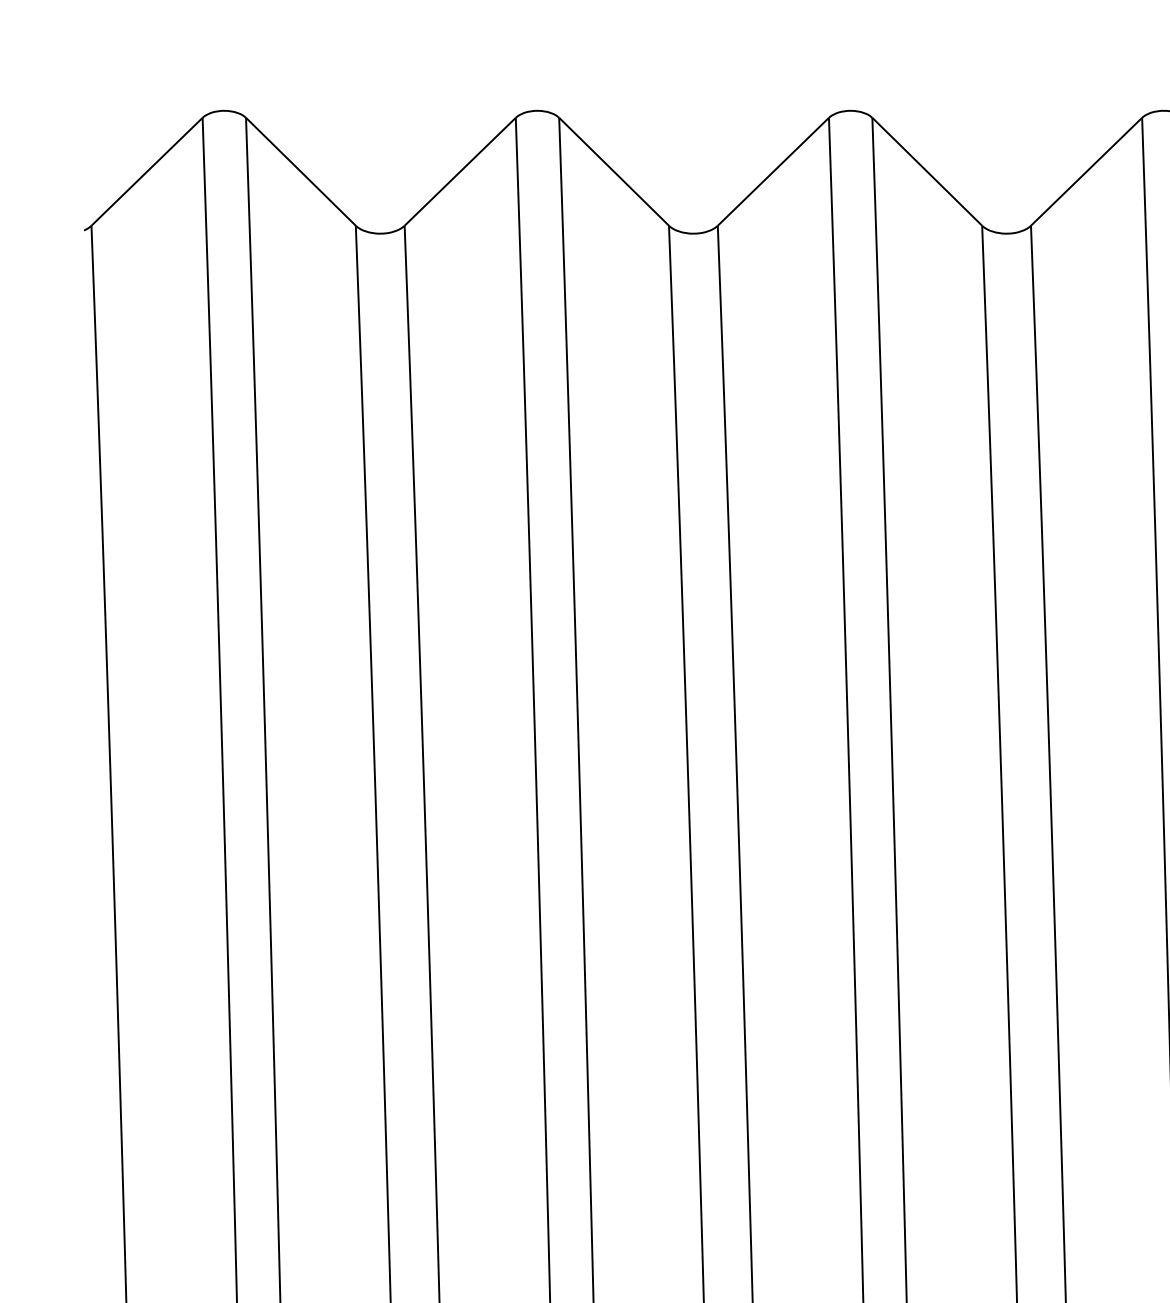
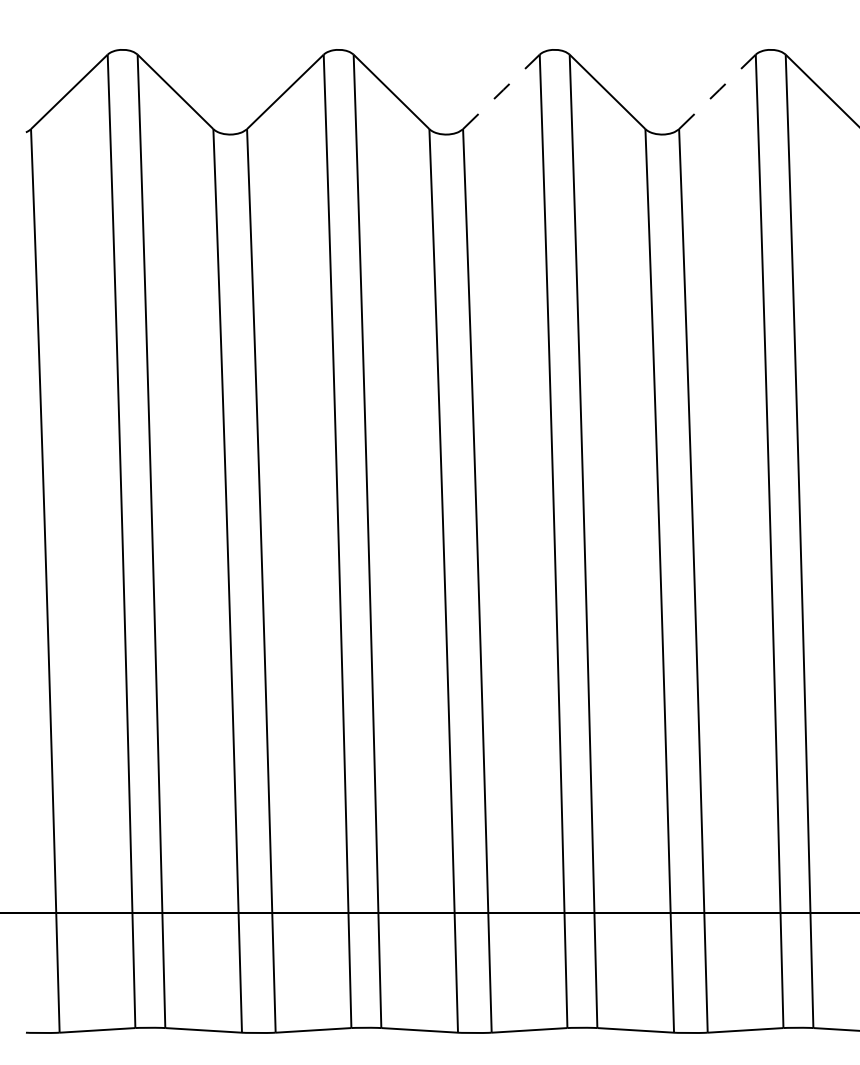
line: (773, 171) -> (501, 91), solid -> dashed
line: (1086, 171) -> (717, 91), solid -> dashed

